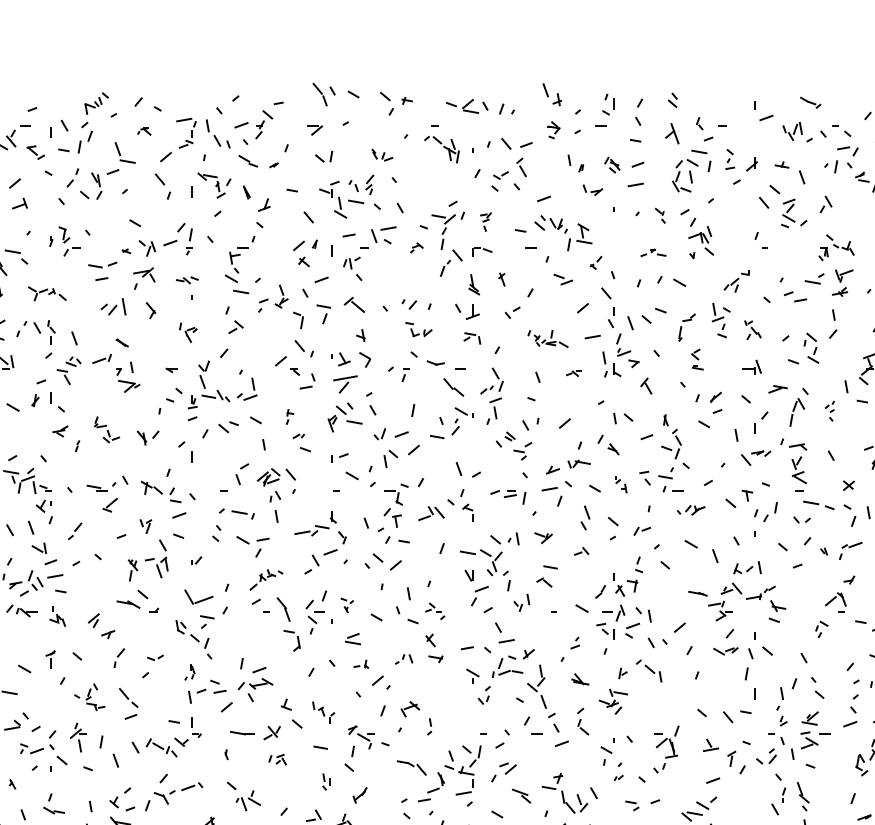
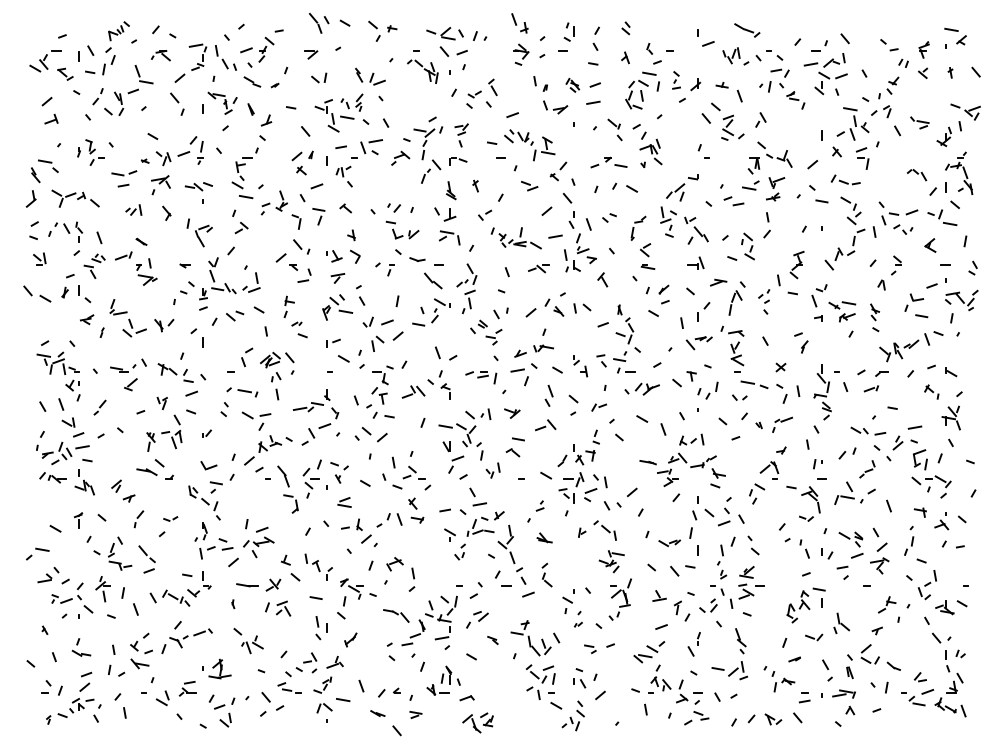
part: (810, 102) -> (747, 30), size x1.43
part: (554, 130) -> (521, 54), size x1.43
part: (143, 131) -> (160, 55), size x1.67
part: (672, 133) -> (625, 57), size x0.62
part: (516, 143) -> (453, 51), moved
part: (382, 155) -> (370, 76), size x1.67
part: (592, 190) -> (555, 107), size x1.43
part: (659, 215) -> (614, 129), size x1.67
part: (485, 222) -> (461, 135), size x1.43
part: (416, 247) -> (400, 157), size x1.67
part: (835, 247) -> (769, 157), size x1.43
part: (652, 252) -> (608, 162), size x1.67
part: (596, 262) -> (558, 171), size x1.67
part: (187, 280) -> (198, 186), size x1.43
part: (736, 281) -> (682, 187), size x1.43
part: (47, 293) -> (75, 198), size x1.43
part: (354, 305) -> (345, 208), size x0.62
part: (113, 306) -> (133, 209), size x0.71
part: (654, 315) -> (609, 217), size x0.62
part: (418, 328) -> (402, 229), size x1.43
part: (752, 330) -> (696, 230), size x1.67
part: (188, 332) -> (199, 232), size x1.67
part: (472, 337) -> (449, 237), size x1.43
part: (547, 339) -> (515, 238), size x1.43
part: (697, 359) -> (647, 256), size x1.43
part: (573, 373) -> (538, 268), size x1.67
part: (344, 384) -> (337, 278), size x0.62
part: (830, 410) -> (764, 301), size x1.43
part: (289, 416) -> (288, 306), size x1.67
part: (106, 430) -> (127, 318), size x1.67
part: (608, 444) -> (554, 307), moved
part: (621, 484) -> (580, 366), size x1.43
part: (690, 509) -> (641, 388), size x1.43
part: (581, 551) -> (545, 425), size x1.67
part: (266, 580) -> (268, 450), size x1.67
part: (198, 597) -> (208, 465), size x0.62
part: (347, 605) -> (339, 472), size x1.67
part: (434, 610) -> (416, 477), size x1.67
part: (57, 616) -> (84, 482), size x1.43
part: (822, 628) -> (757, 493), size x1.43
part: (725, 651) -> (669, 543), moved
part: (404, 659) -> (389, 520), size x1.67
part: (360, 664) -> (351, 524), size x1.67
part: (189, 672) -> (200, 531), size x1.43
part: (89, 697) -> (112, 553), size x1.43
part: (613, 701) -> (611, 561), moved
part: (850, 710) -> (724, 511), moved
part: (323, 711) -> (318, 566), size x1.43
part: (429, 726) -> (411, 579), size x1.67
part: (277, 759) -> (278, 608), size x1.67
part: (326, 782) -> (321, 628), size x1.67
part: (521, 794) -> (492, 639), size x0.62
part: (777, 801) -> (693, 644), moved

